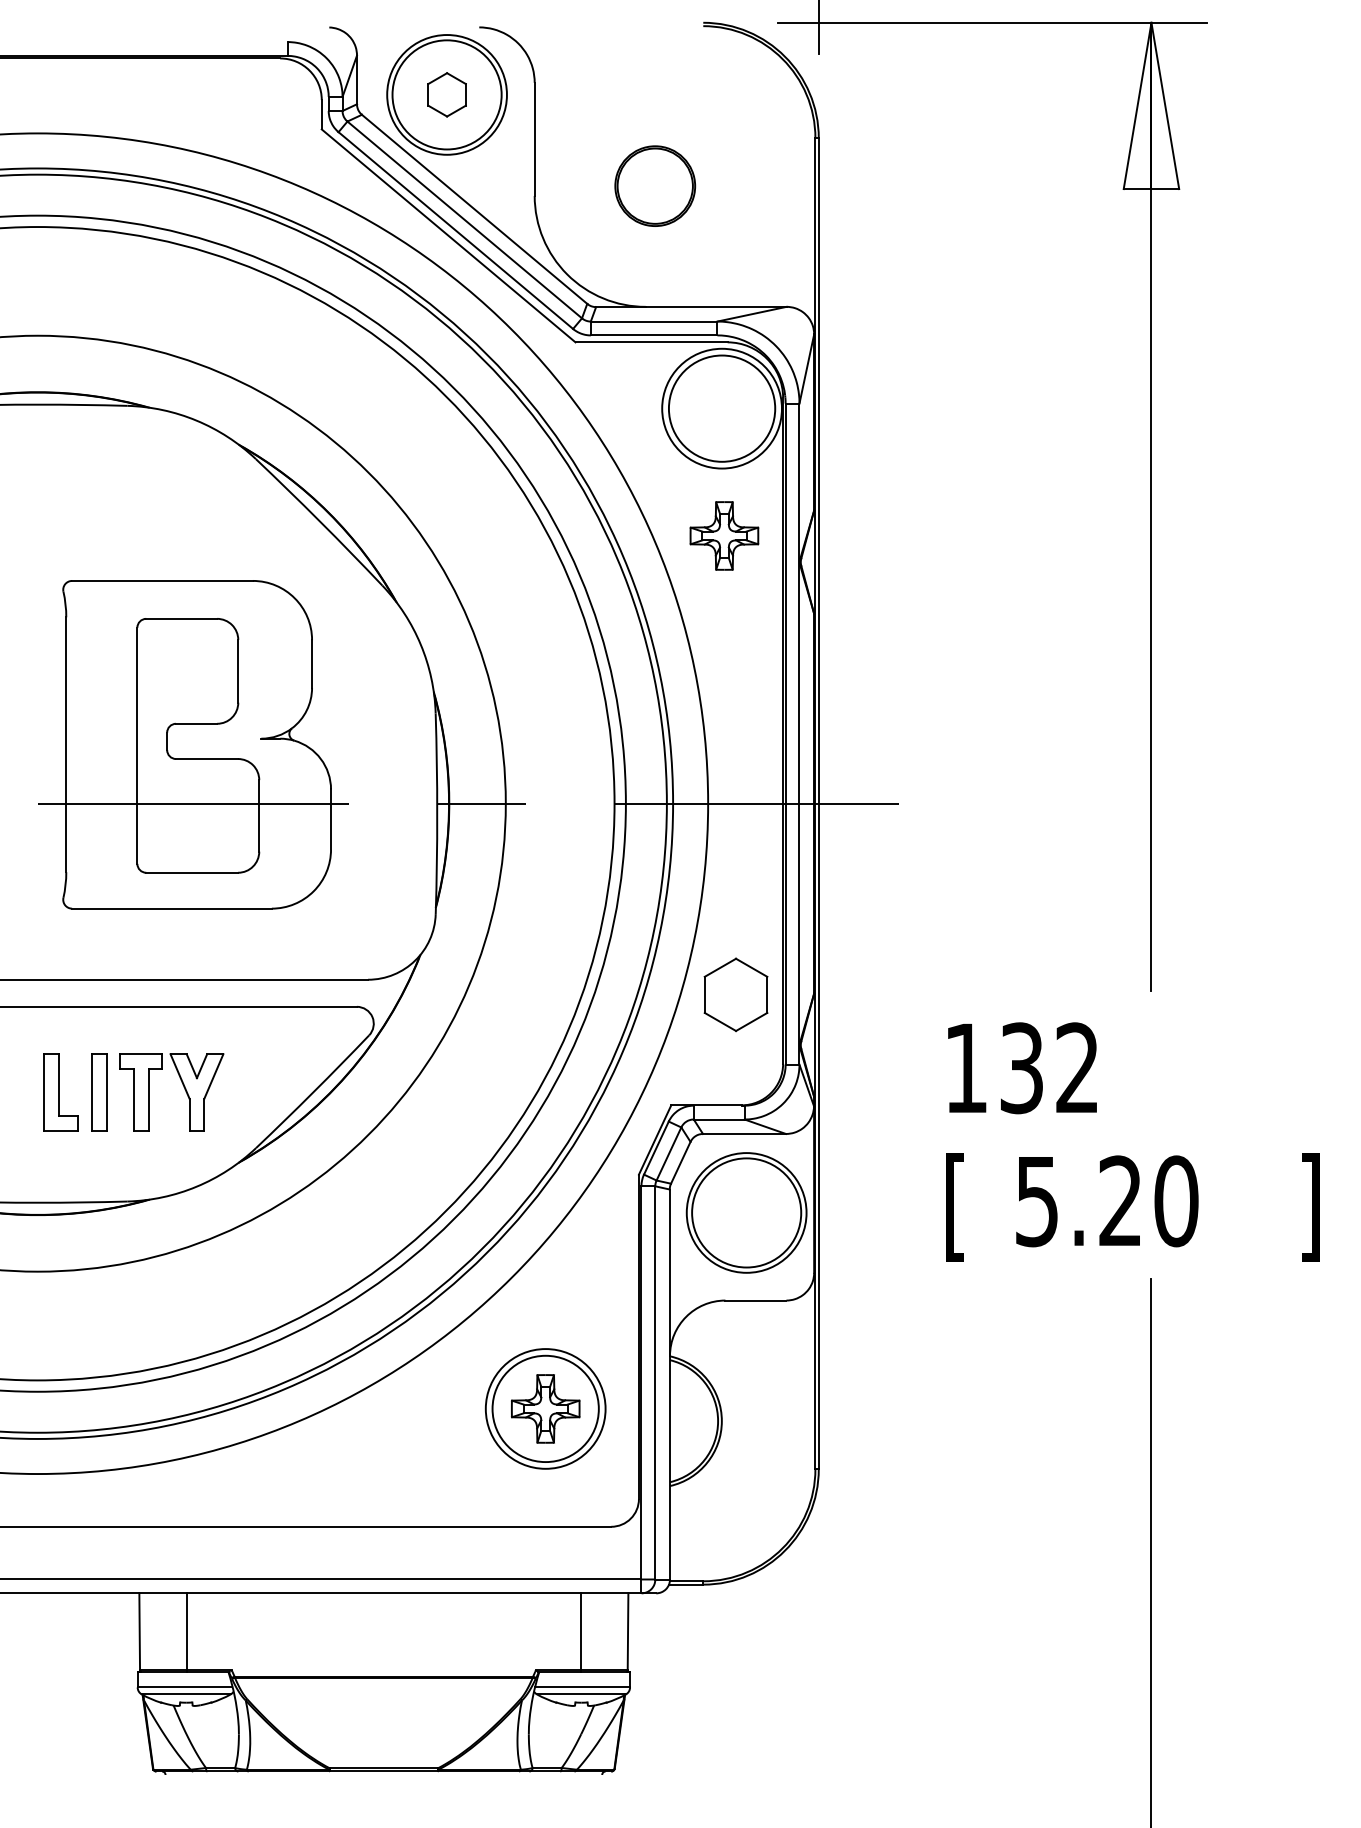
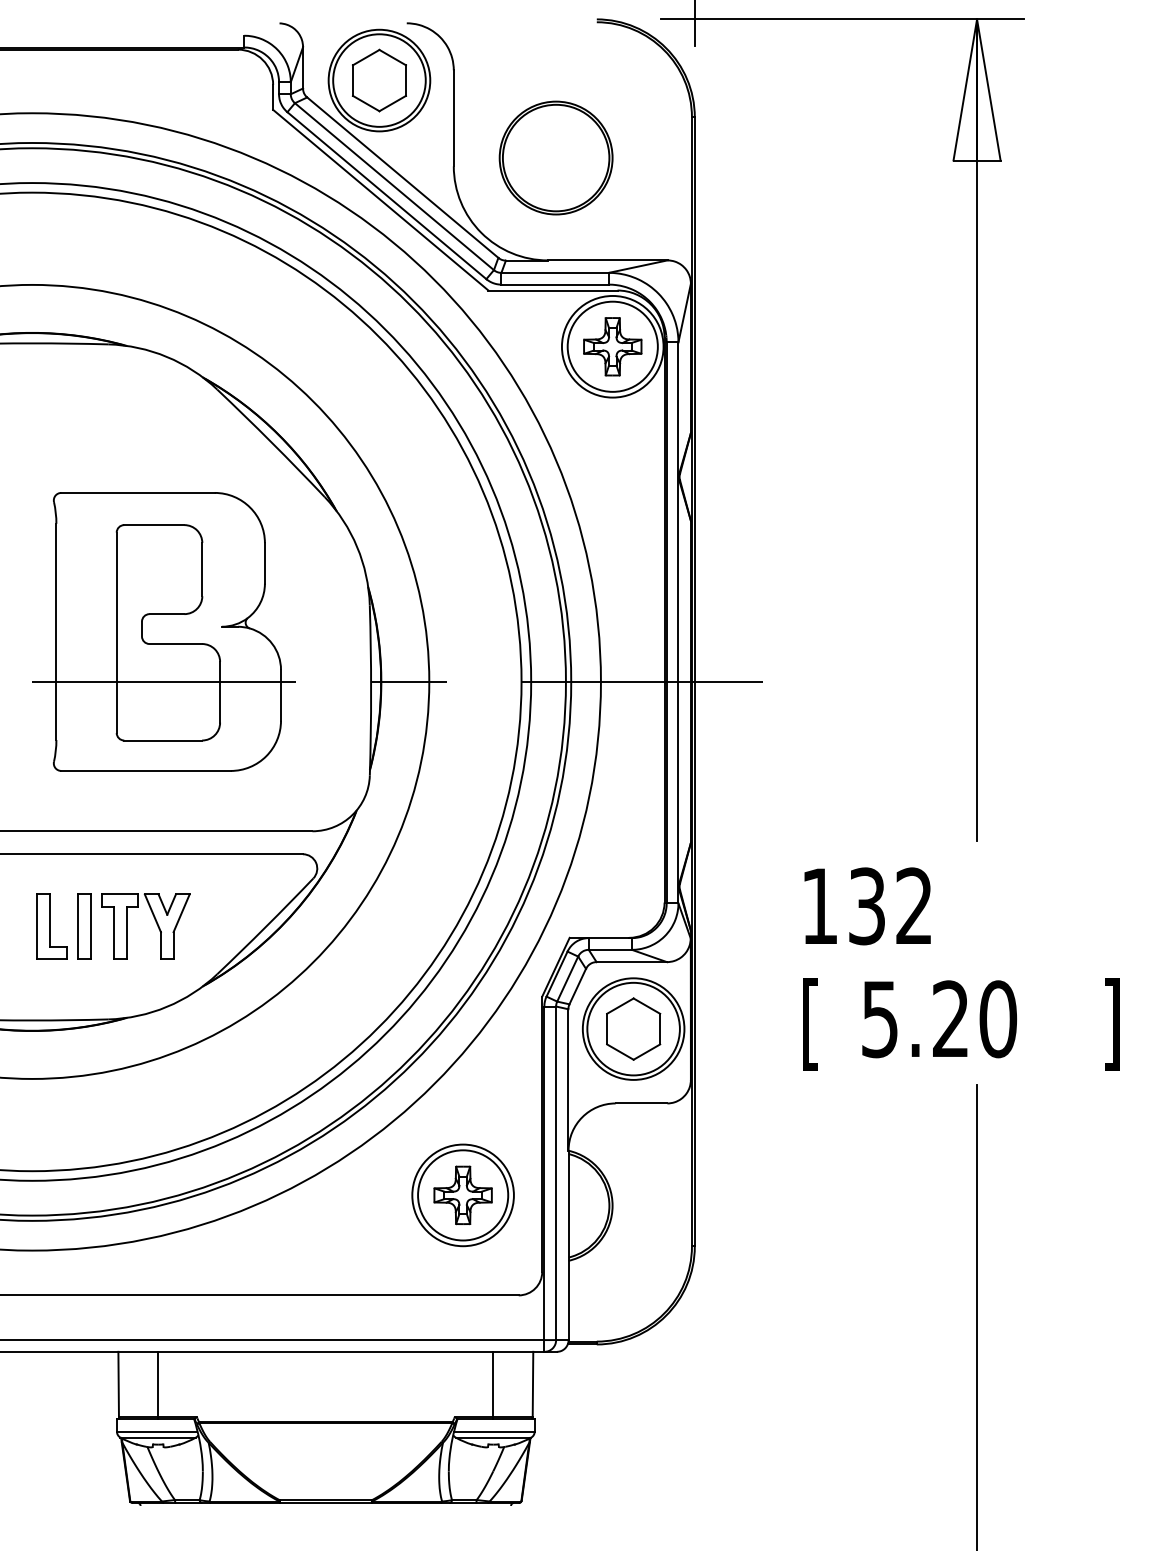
part: (447, 94) -> (379, 80), size x1.67
part: (654, 185) -> (555, 157), size x1.67
part: (724, 535) -> (612, 346), moved
part: (735, 994) -> (633, 1028), moved

